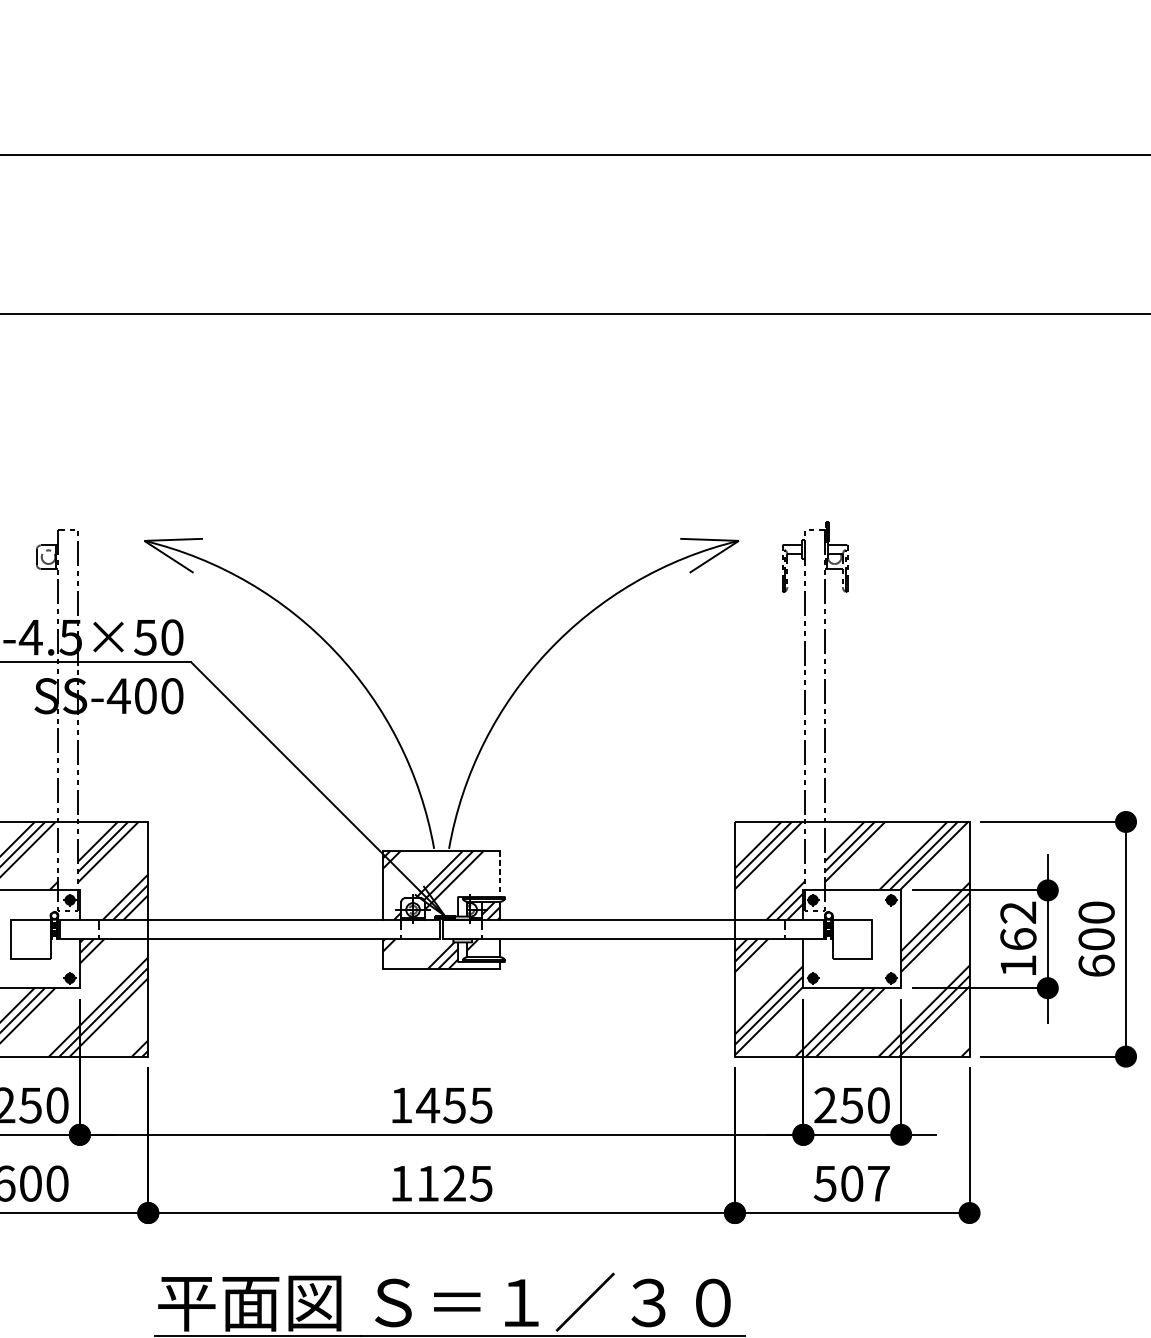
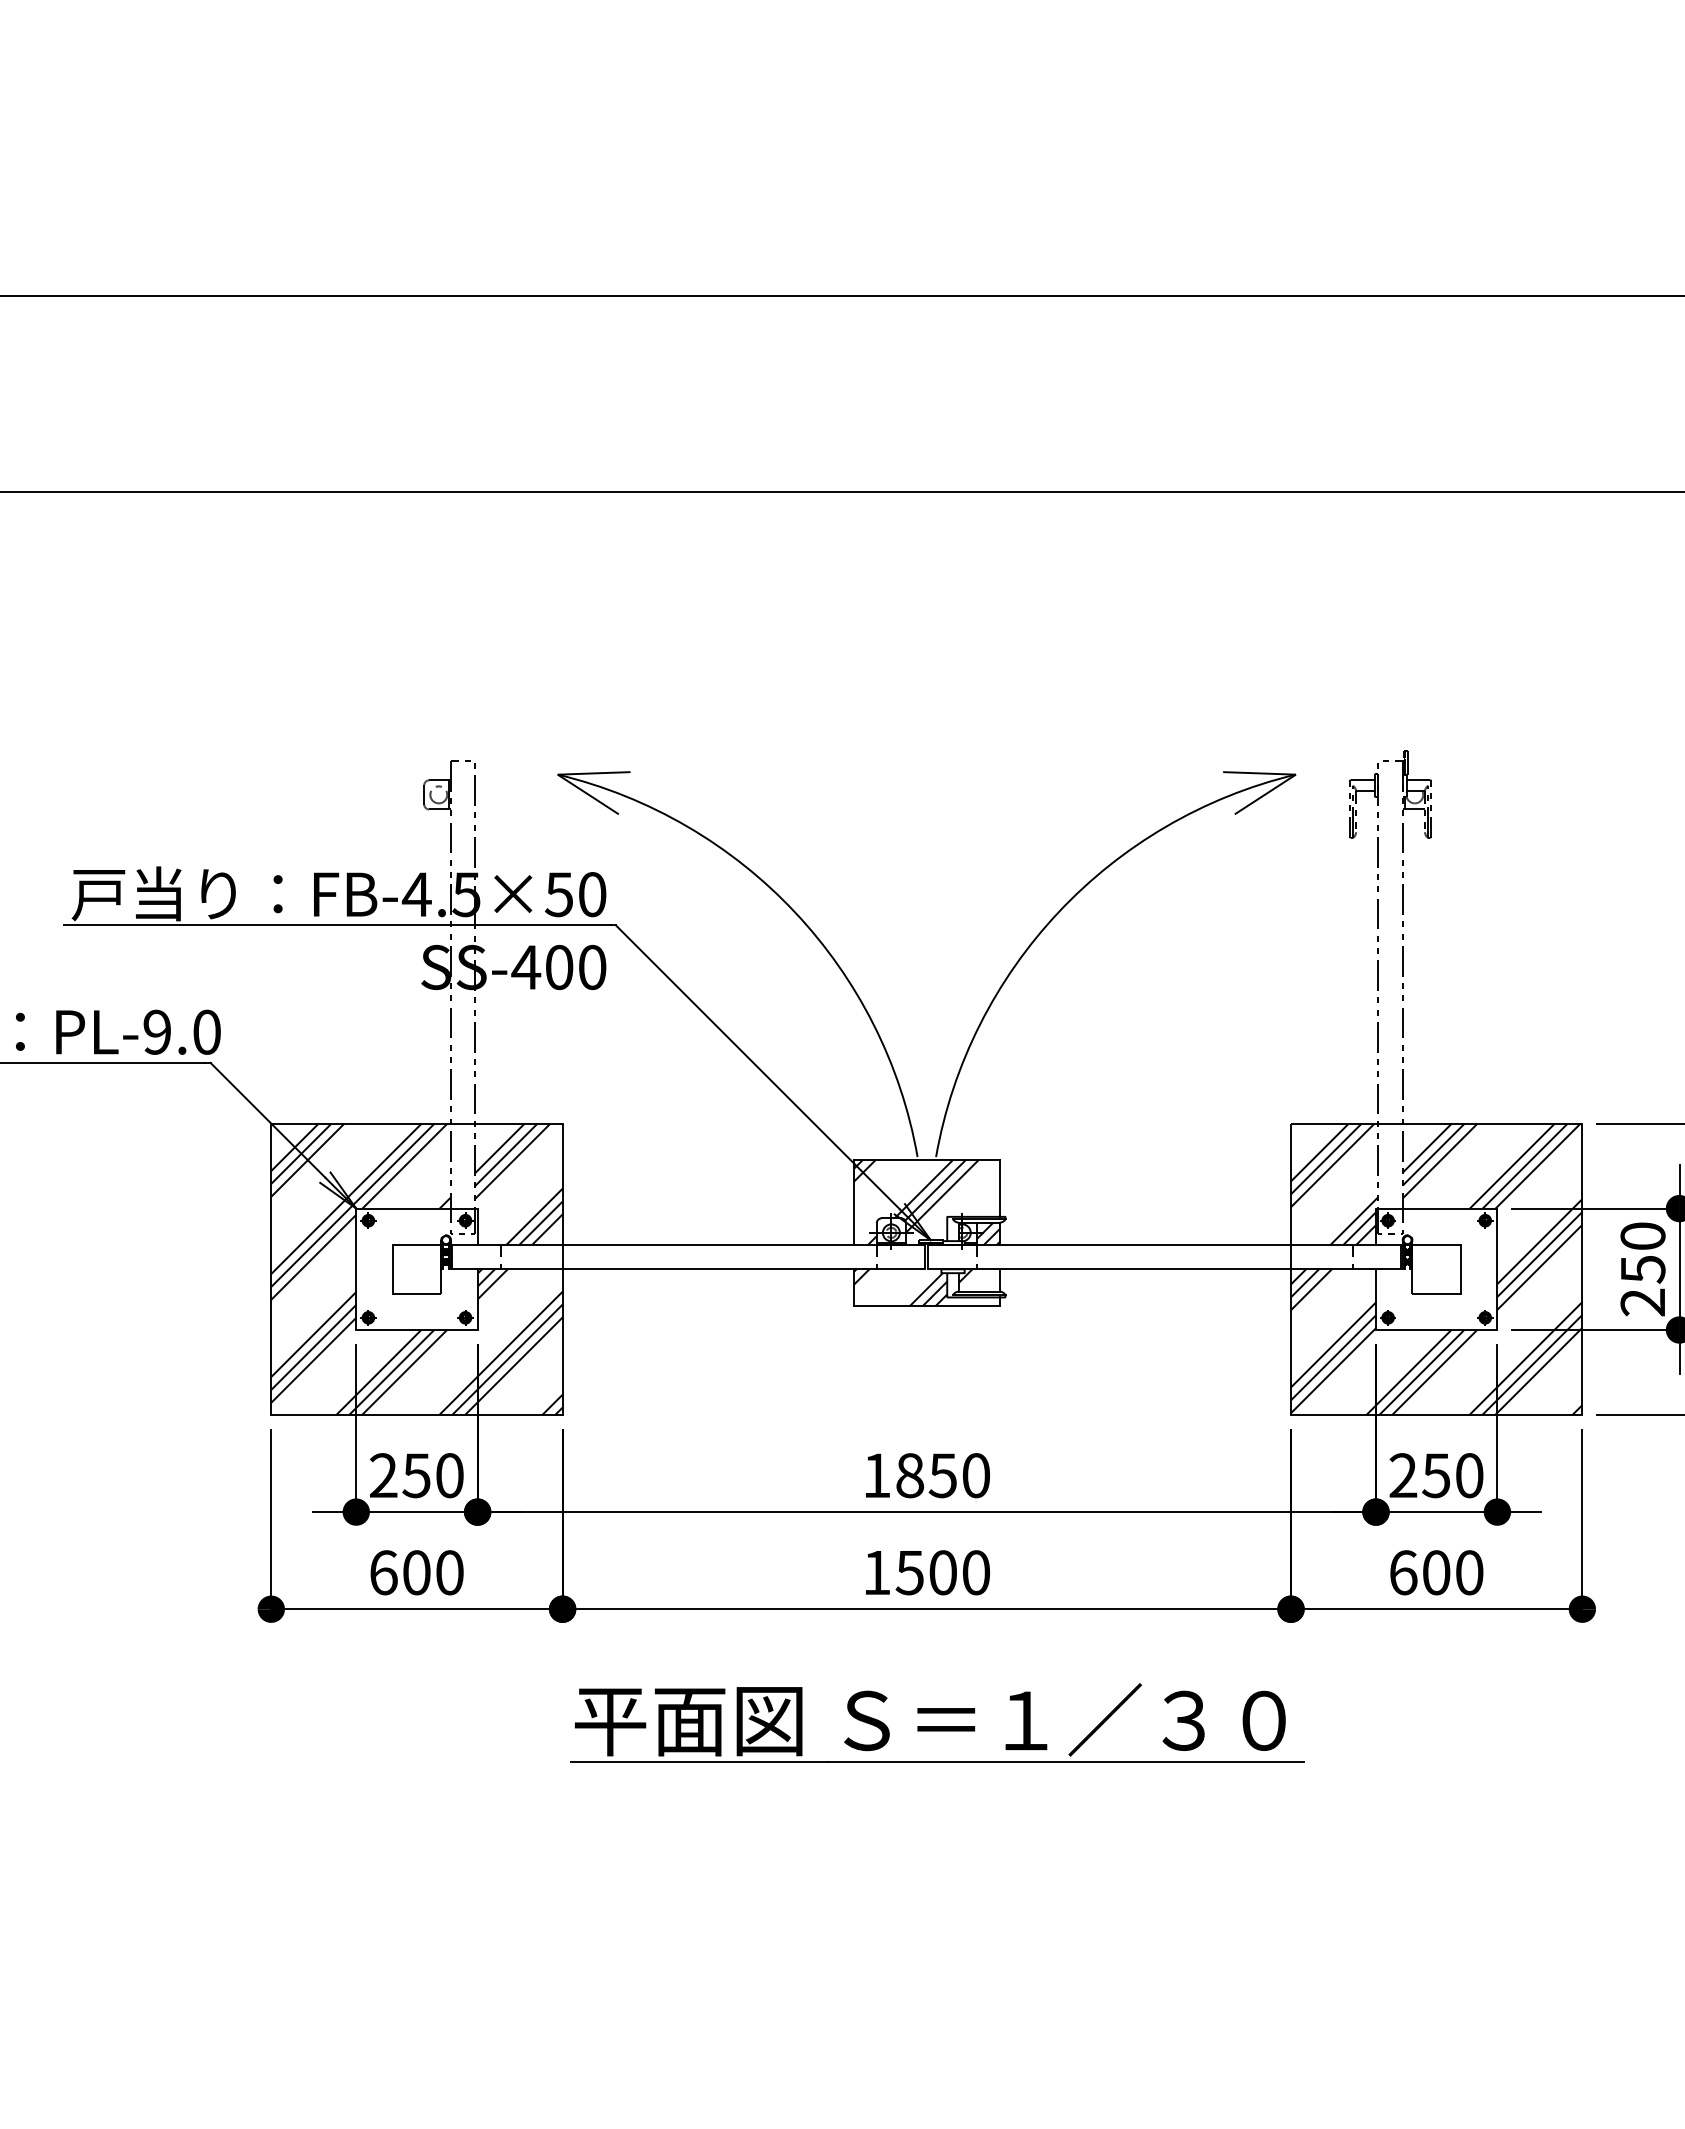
line: (500, 874) -> (999, 1188), dashed -> solid
text: (1018, 939) -> (1642, 1269), 162 -> 250
text: (454, 1105) -> (942, 1475), 1455 -> 1850
text: (454, 1183) -> (942, 1572), 1125 -> 1500
text: (851, 1183) -> (1435, 1572), 507 -> 600

